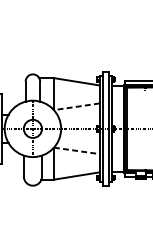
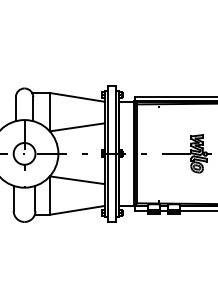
line: (77, 106) -> (77, 127), dashed -> solid
line: (77, 151) -> (77, 180), dashed -> solid

